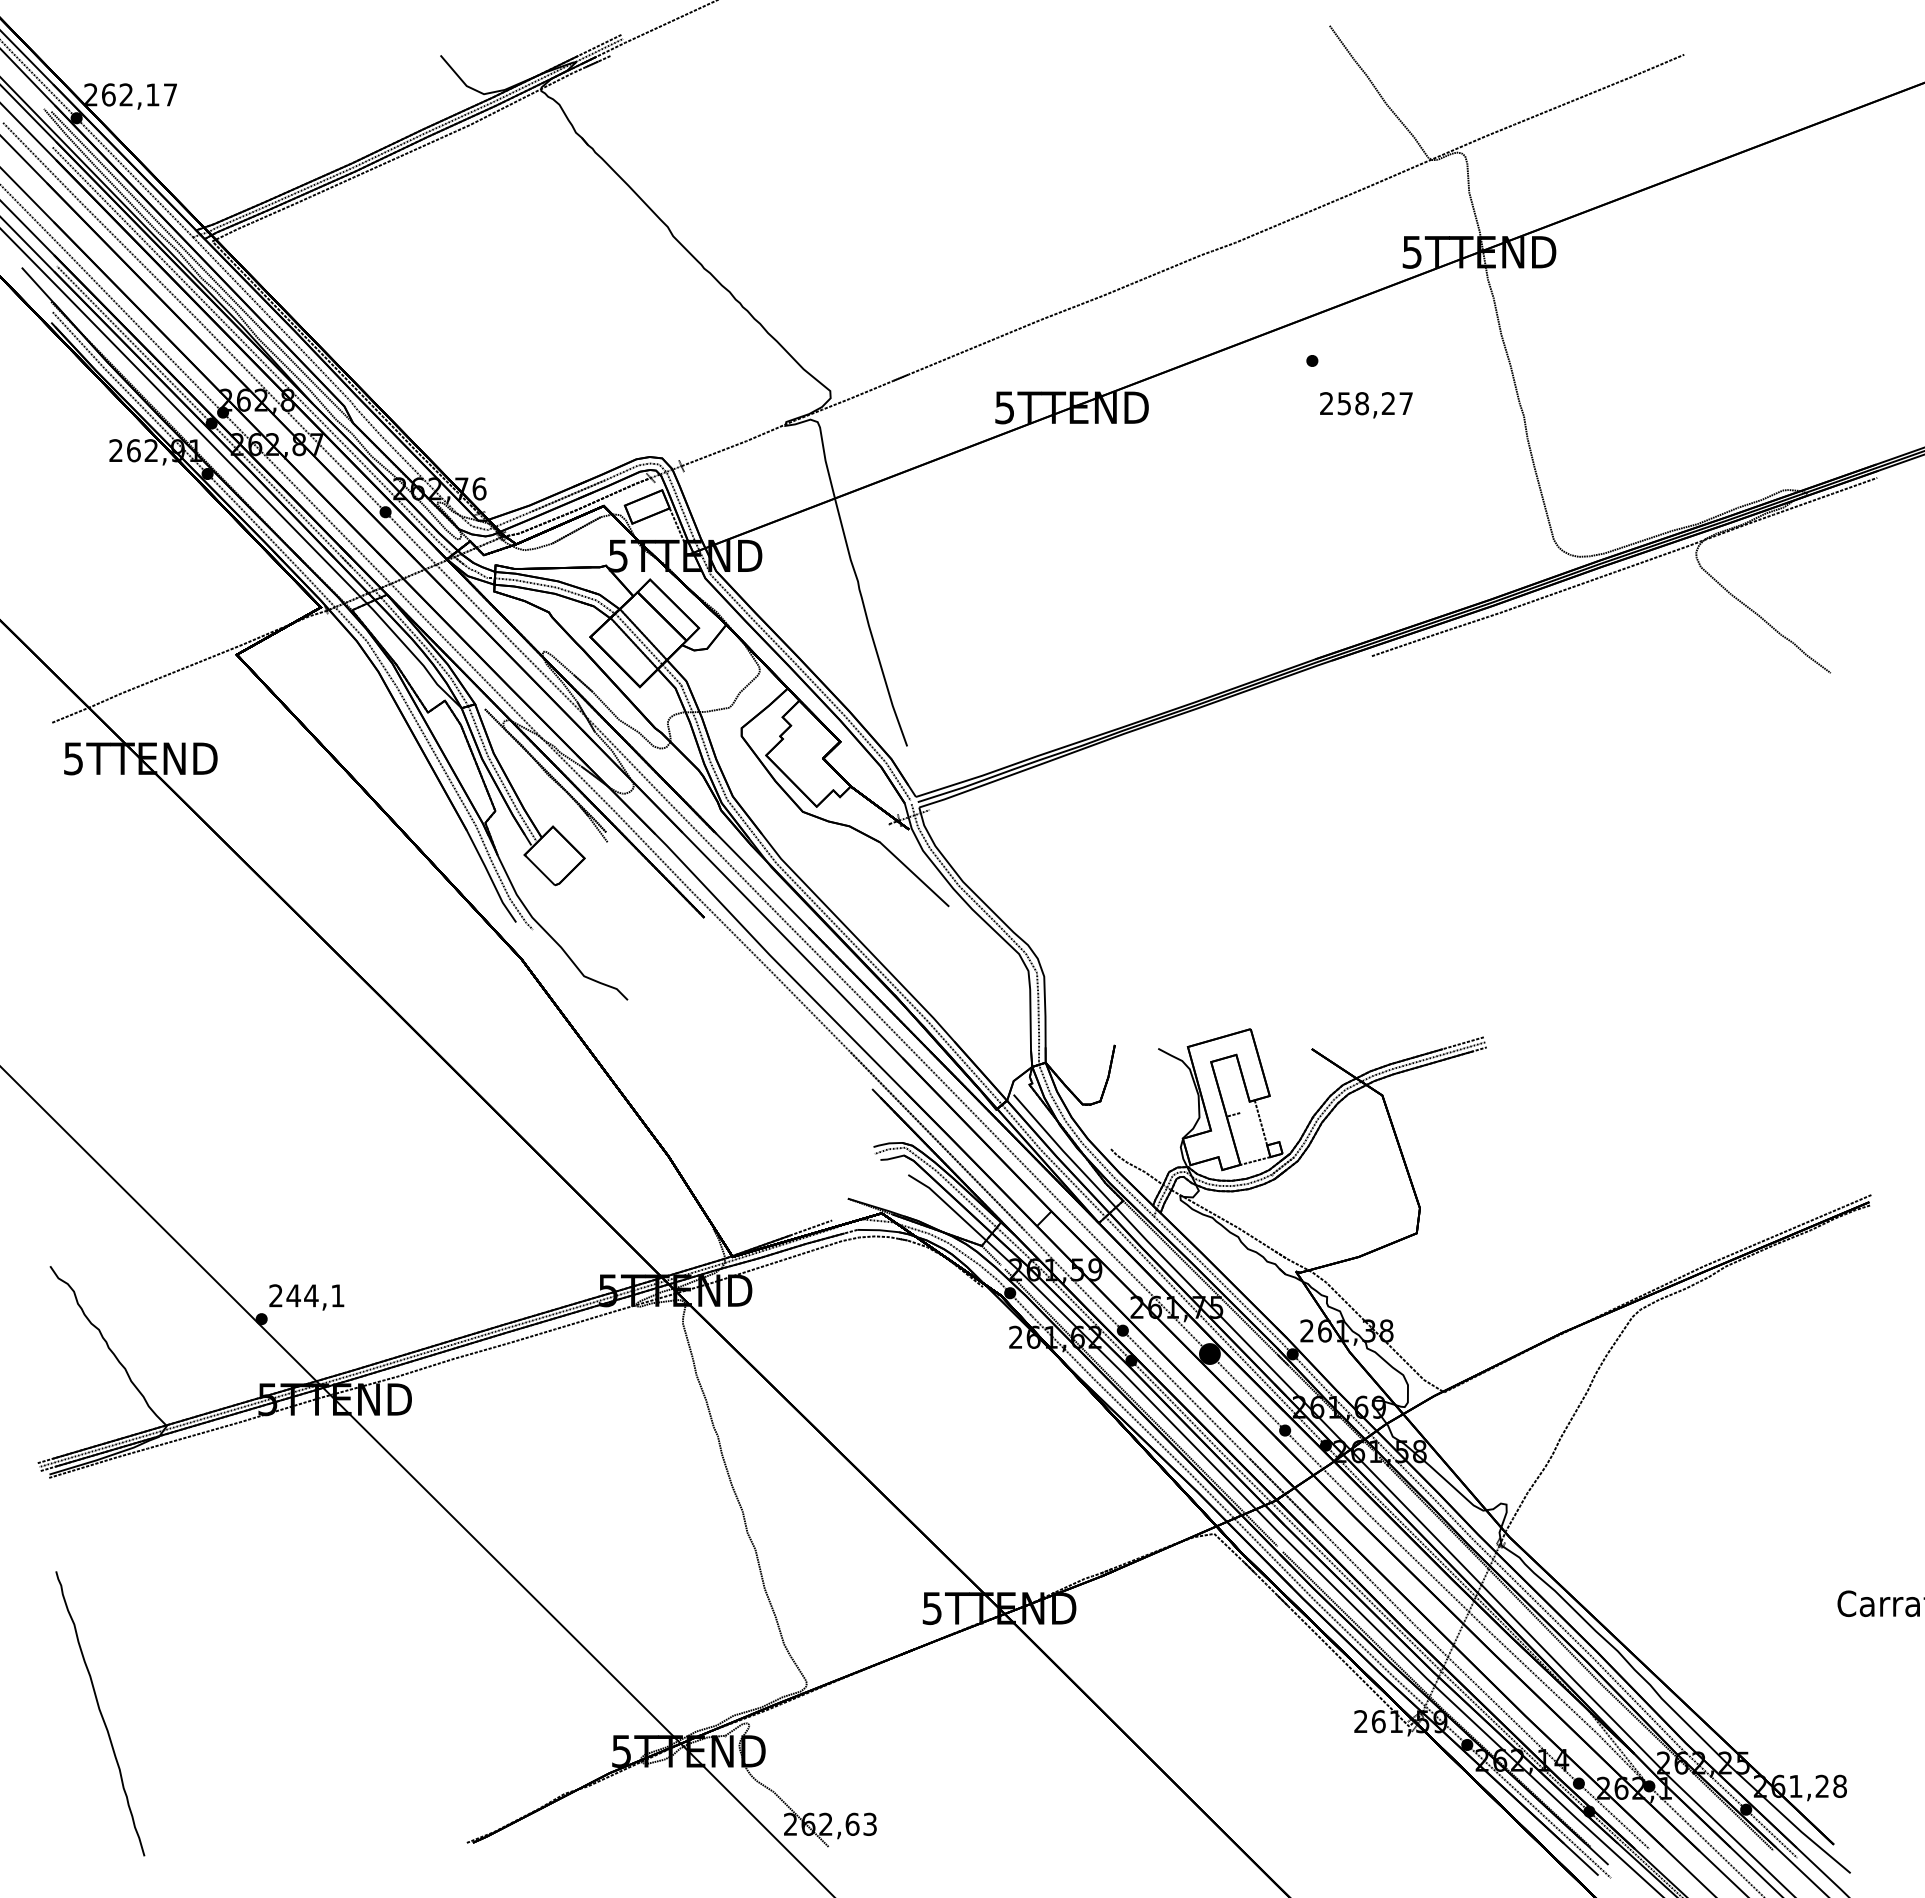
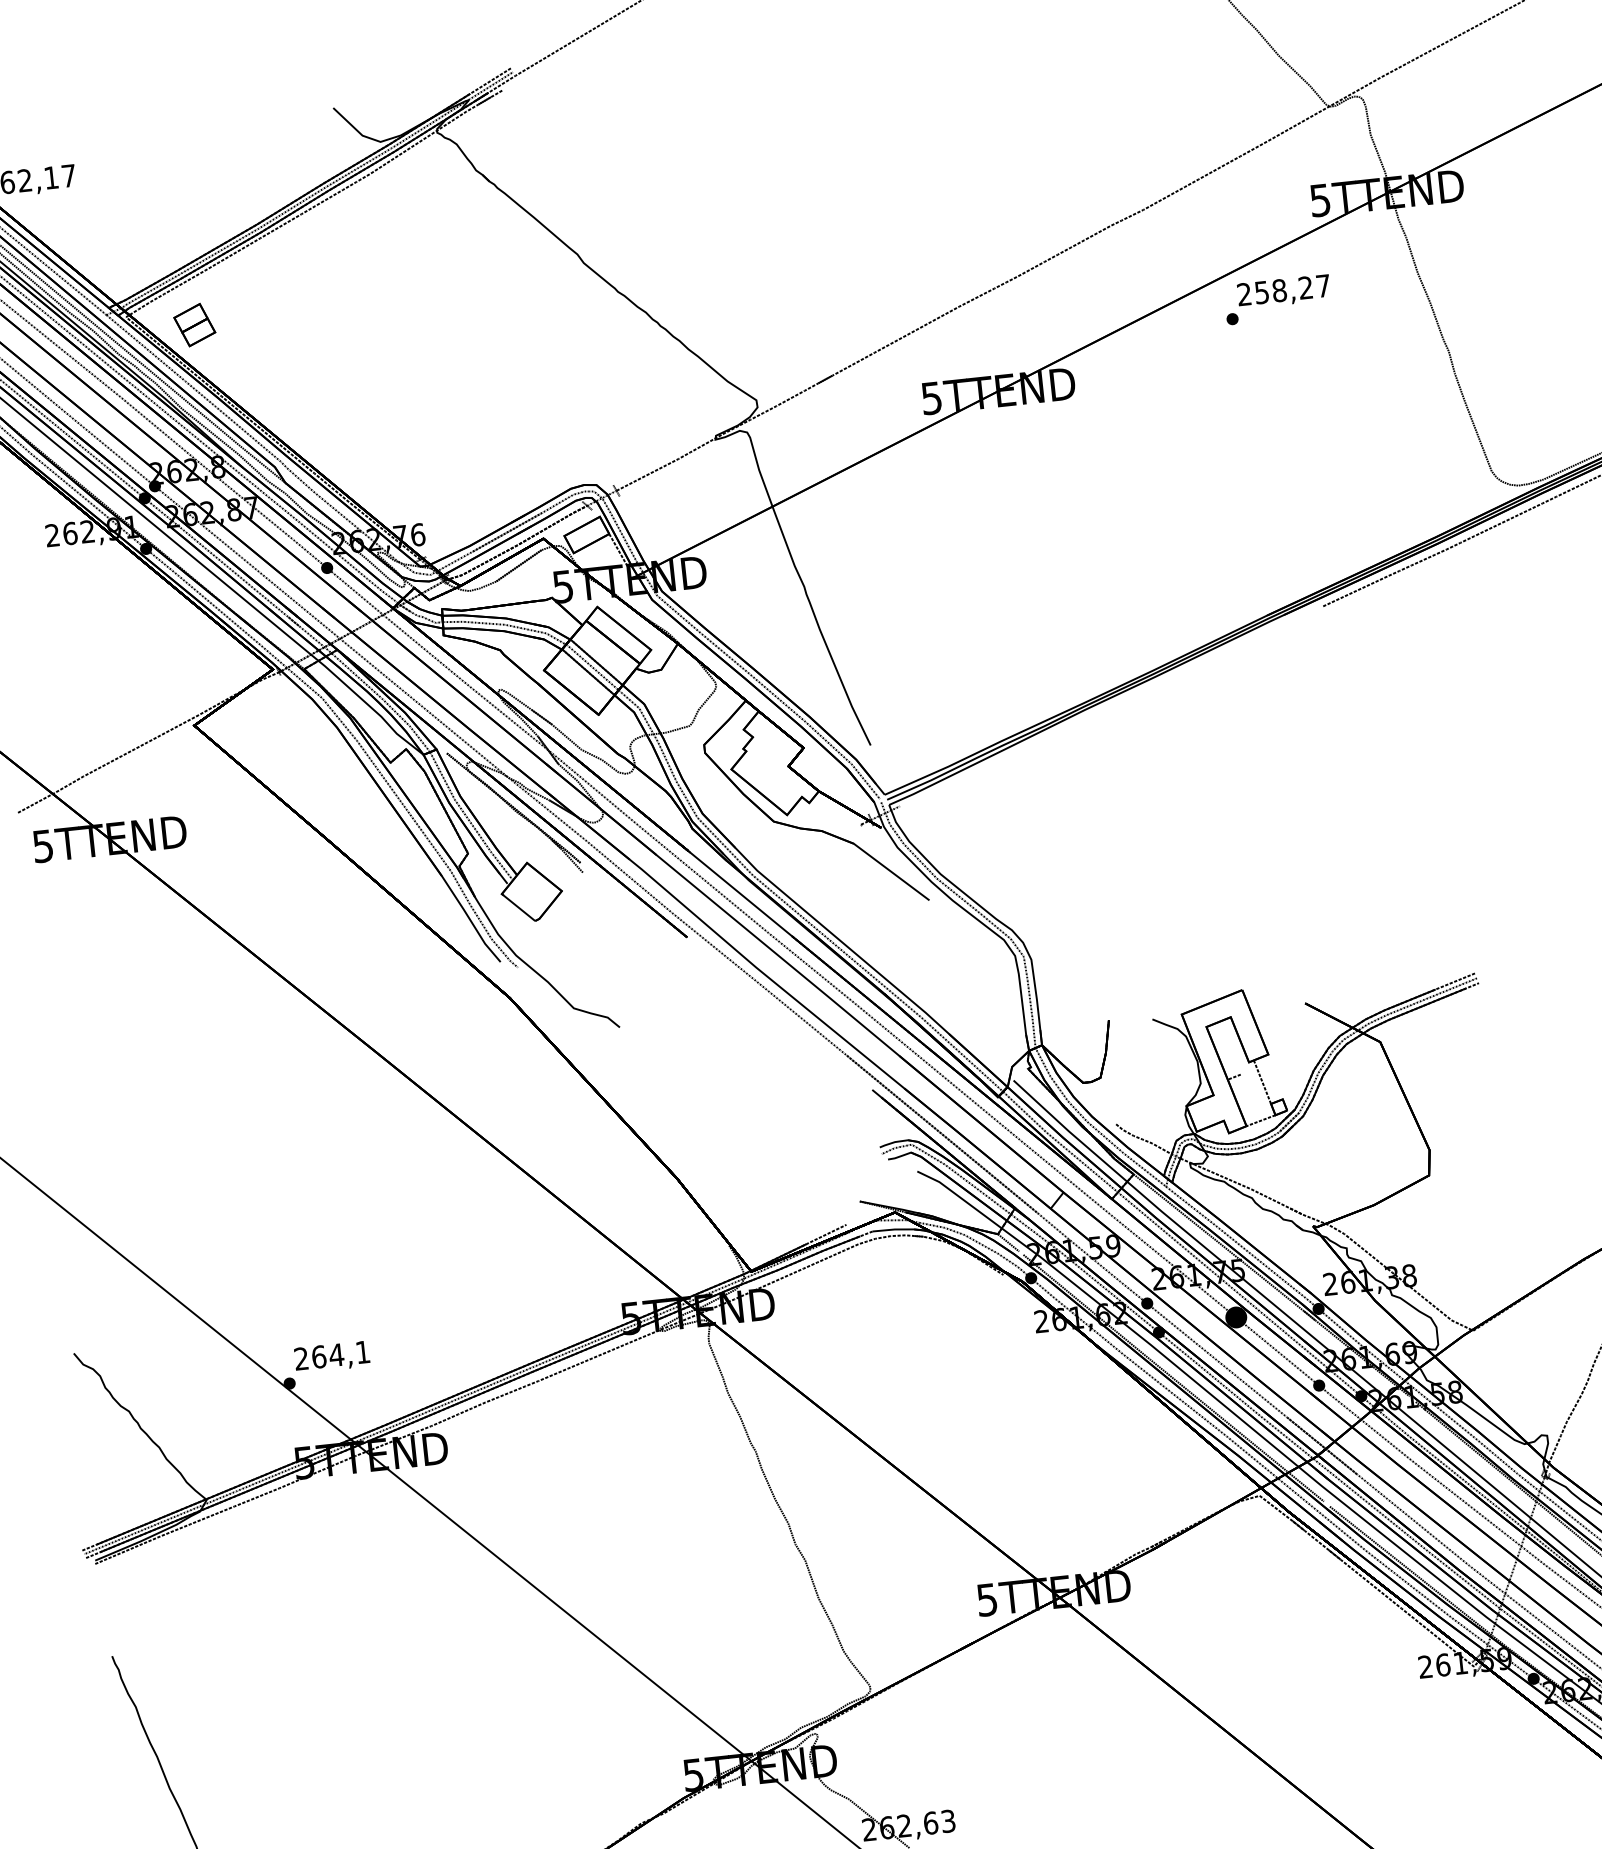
part: (279, 256) -> (194, 325), added
text: (1366, 405) -> (1284, 292), moved
text: (293, 1295) -> (318, 1356), 244,1 -> 264,1

